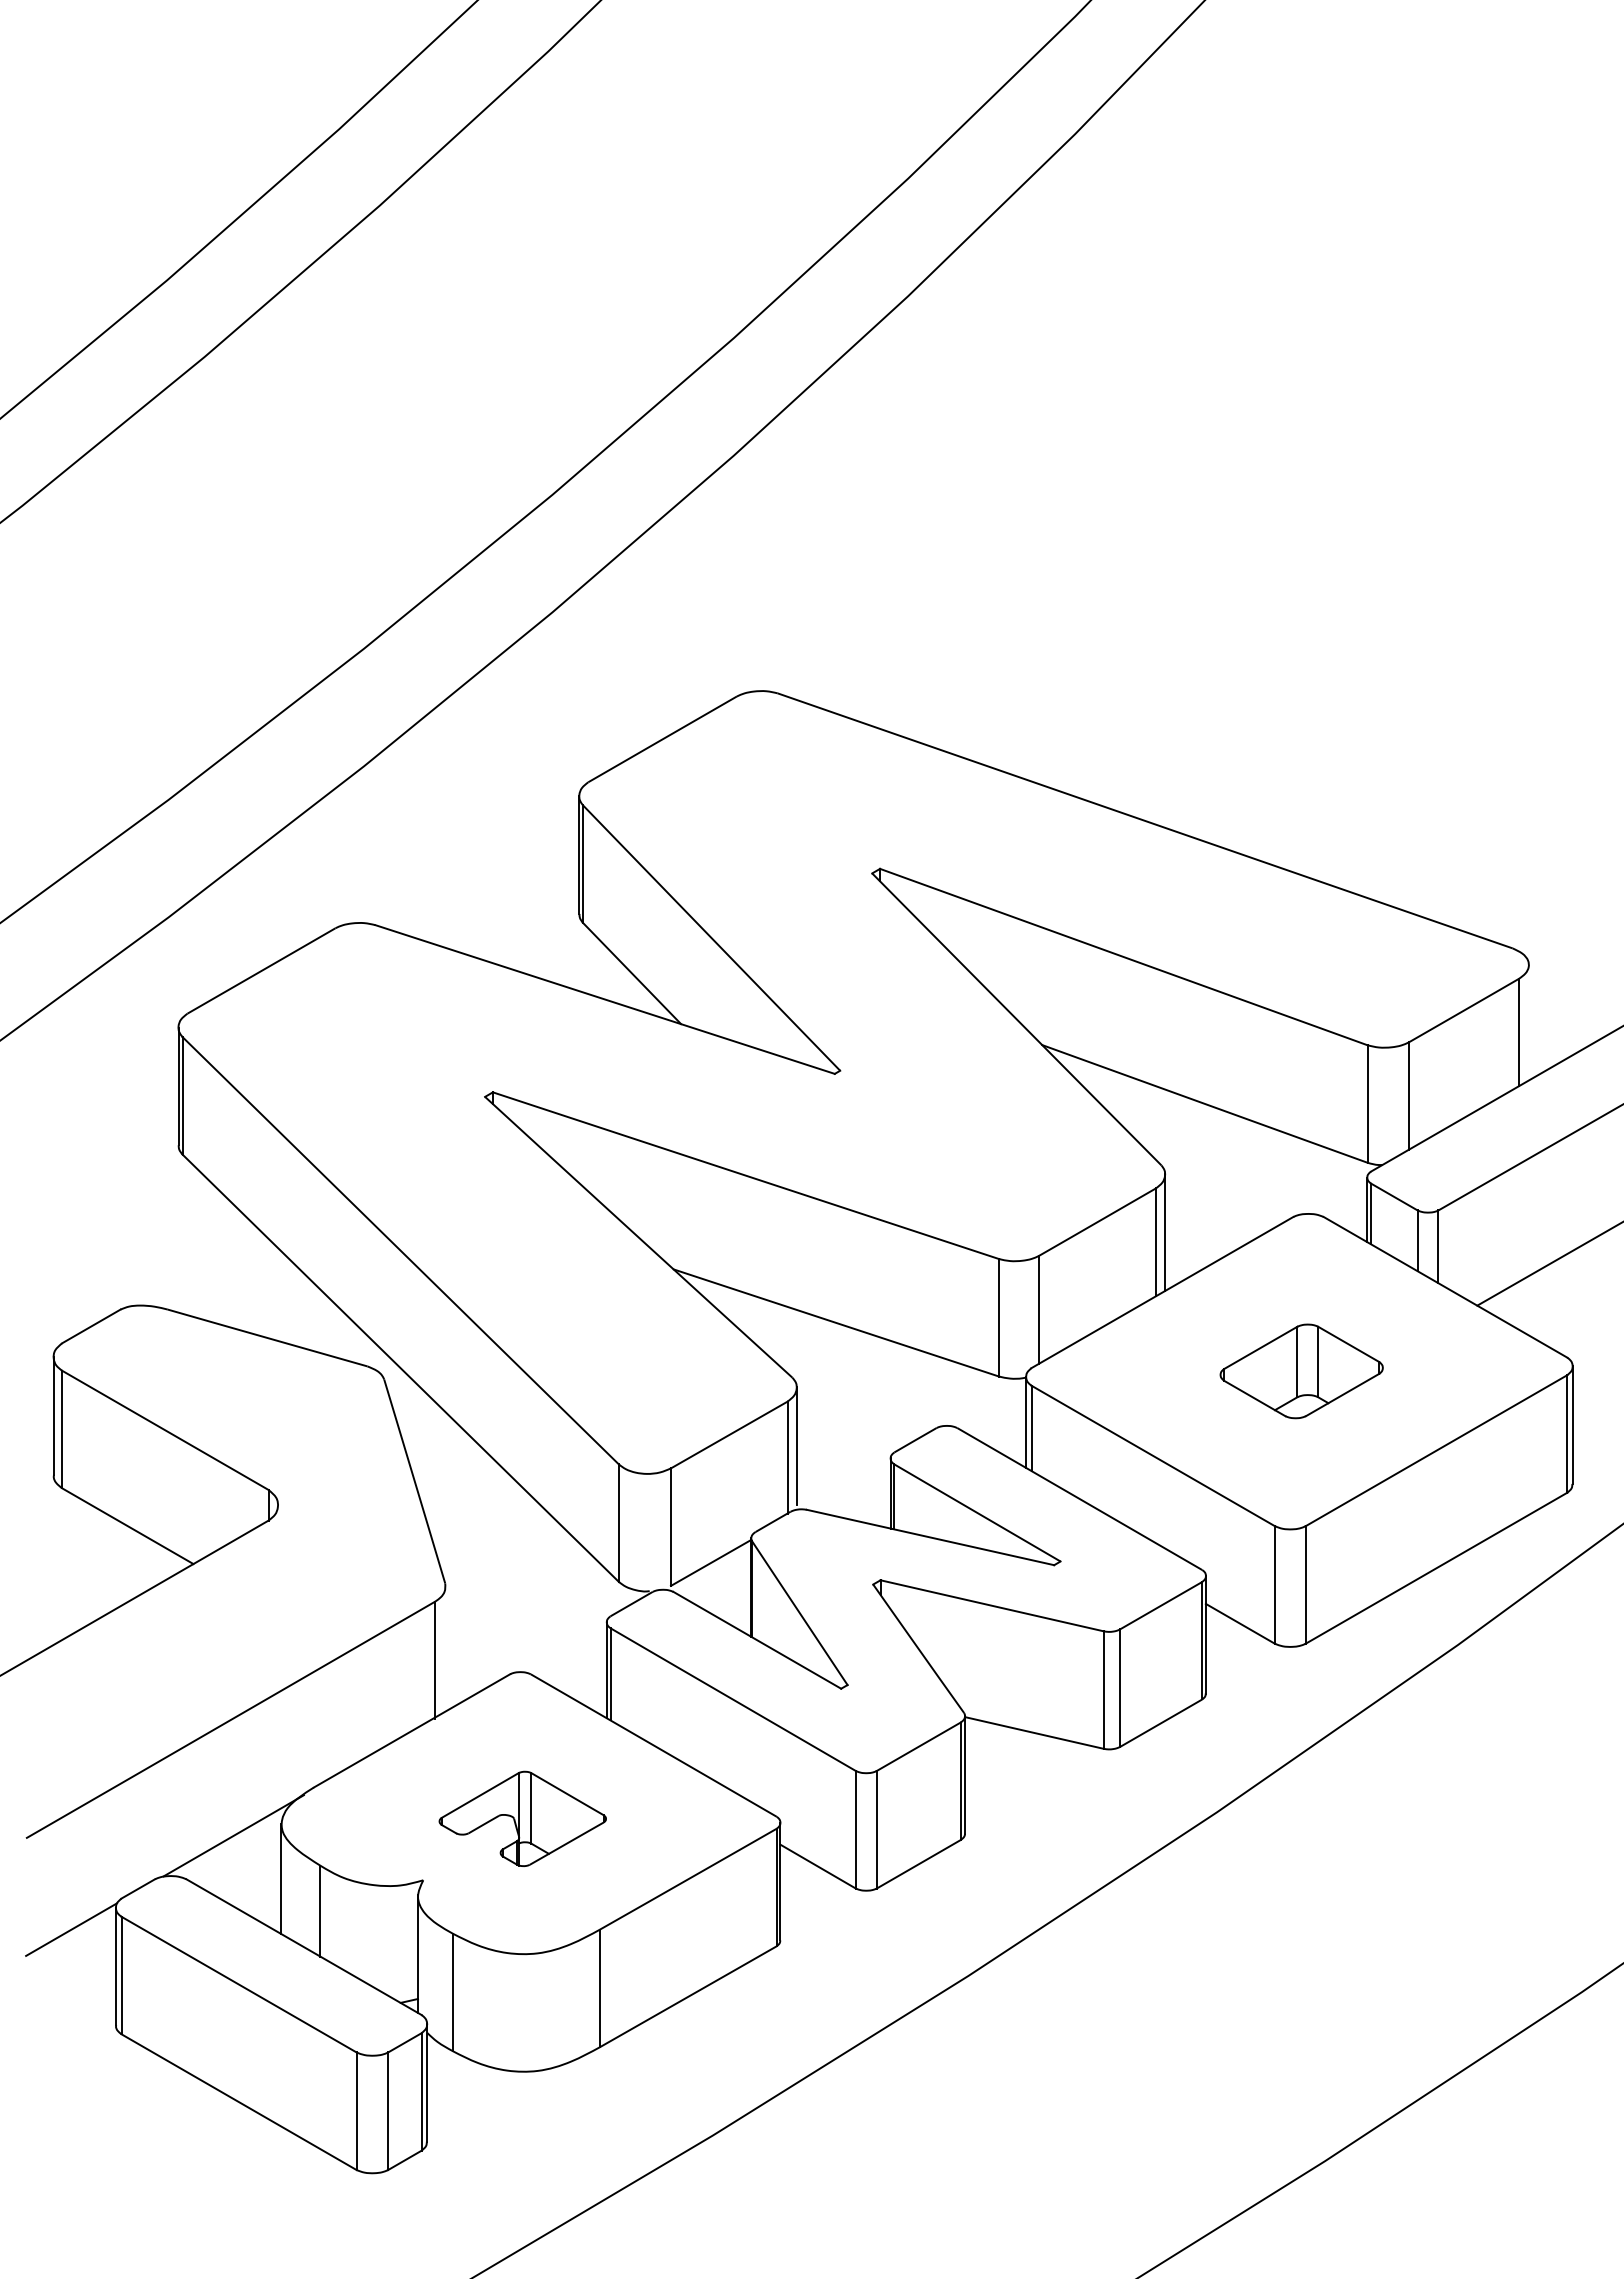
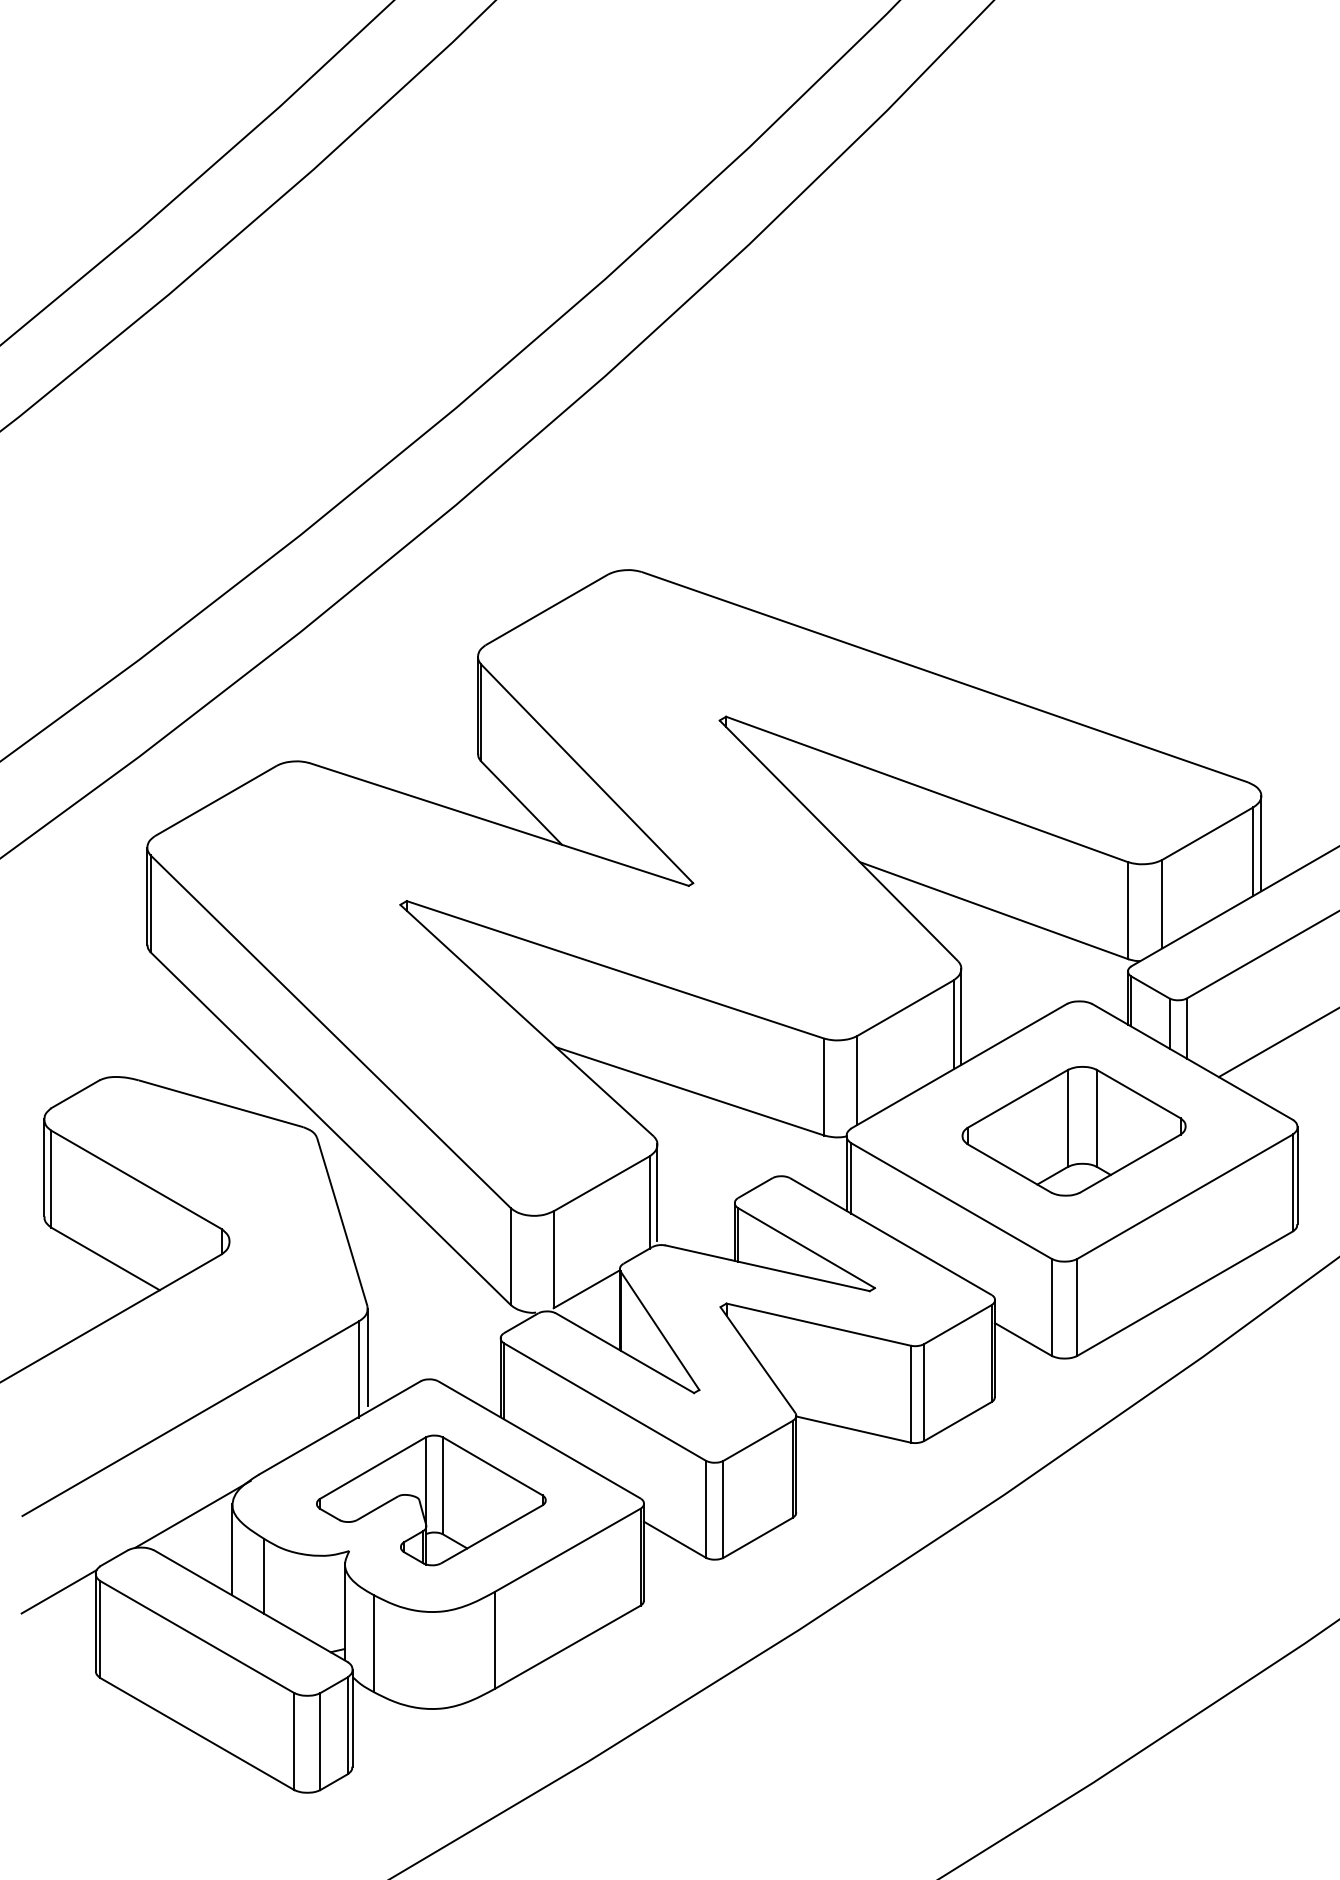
line: (1528, 1022) -> (1261, 843), added
part: (1301, 1371) -> (1073, 1131), size x1.67
line: (445, 1645) -> (367, 1357), added
part: (522, 1818) -> (431, 1500), size x1.67

